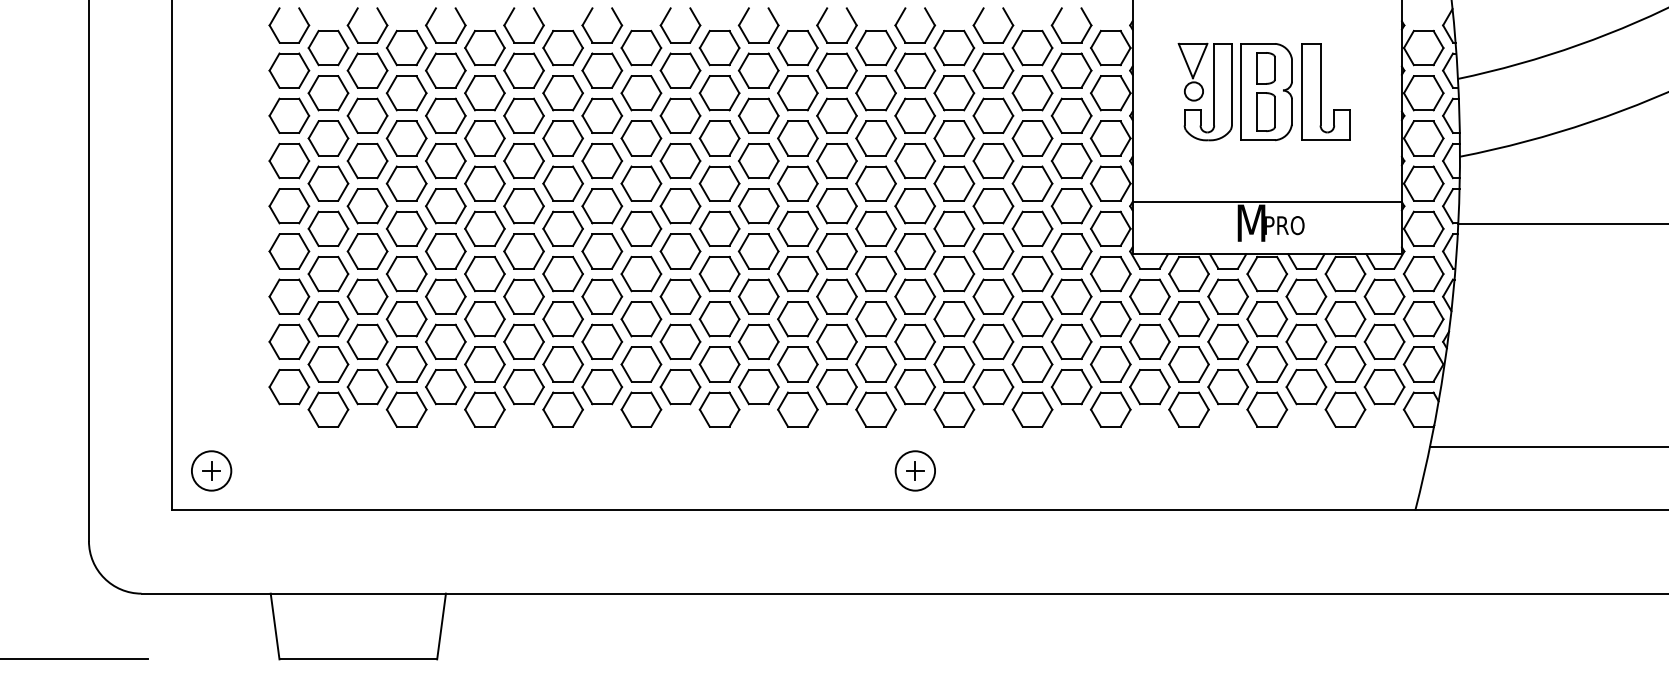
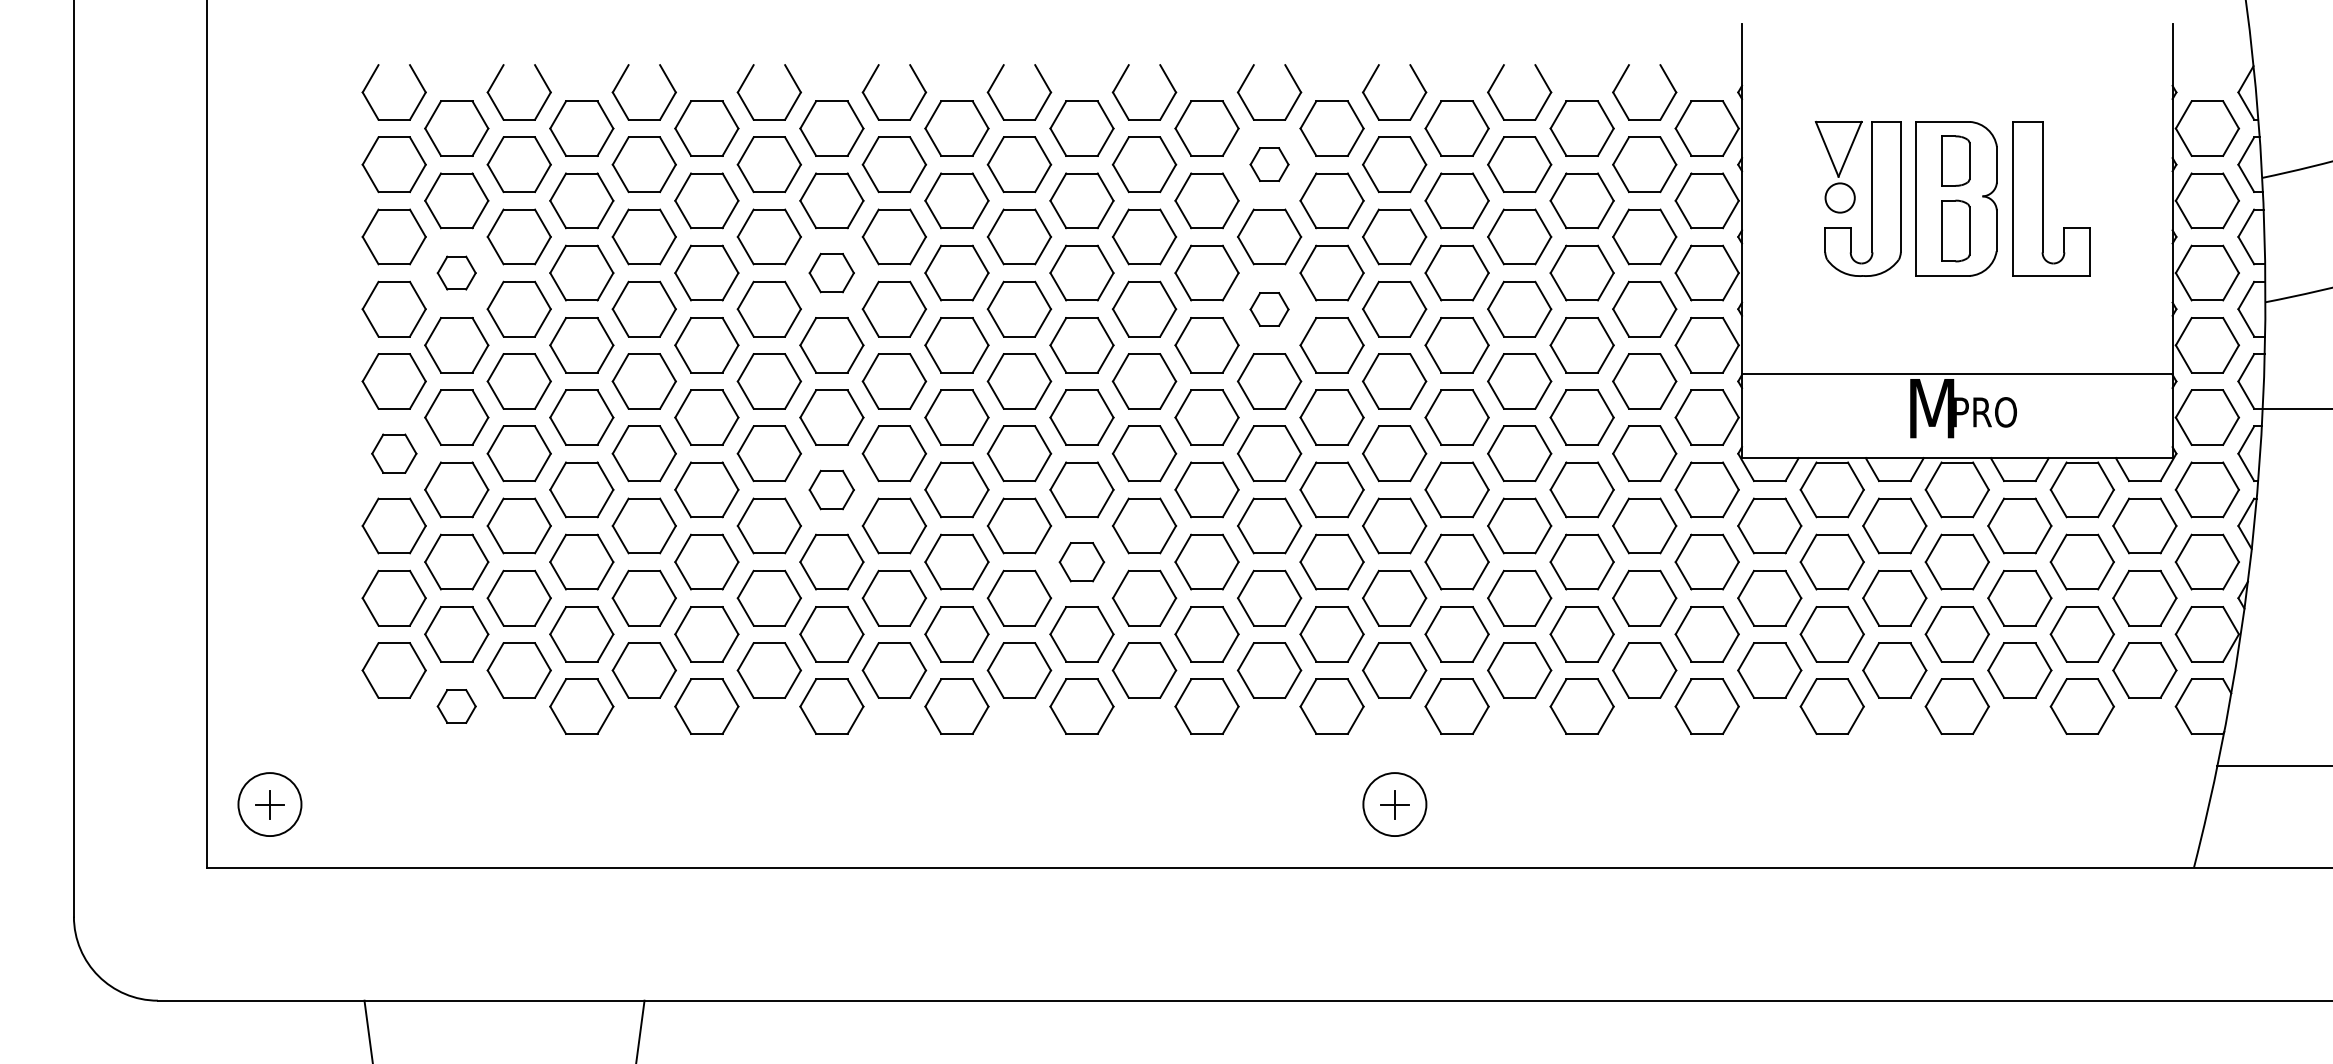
part: (836, 70) -> (1268, 164), size x0.6
part: (328, 138) -> (456, 273), size x0.6
part: (562, 138) -> (830, 273), size x0.7
part: (836, 161) -> (1268, 309), size x0.6
part: (289, 251) -> (394, 453), size x0.7
part: (562, 274) -> (830, 490), size x0.7
part: (719, 319) -> (1081, 562), size x0.7
part: (328, 409) -> (456, 706), size x0.6

